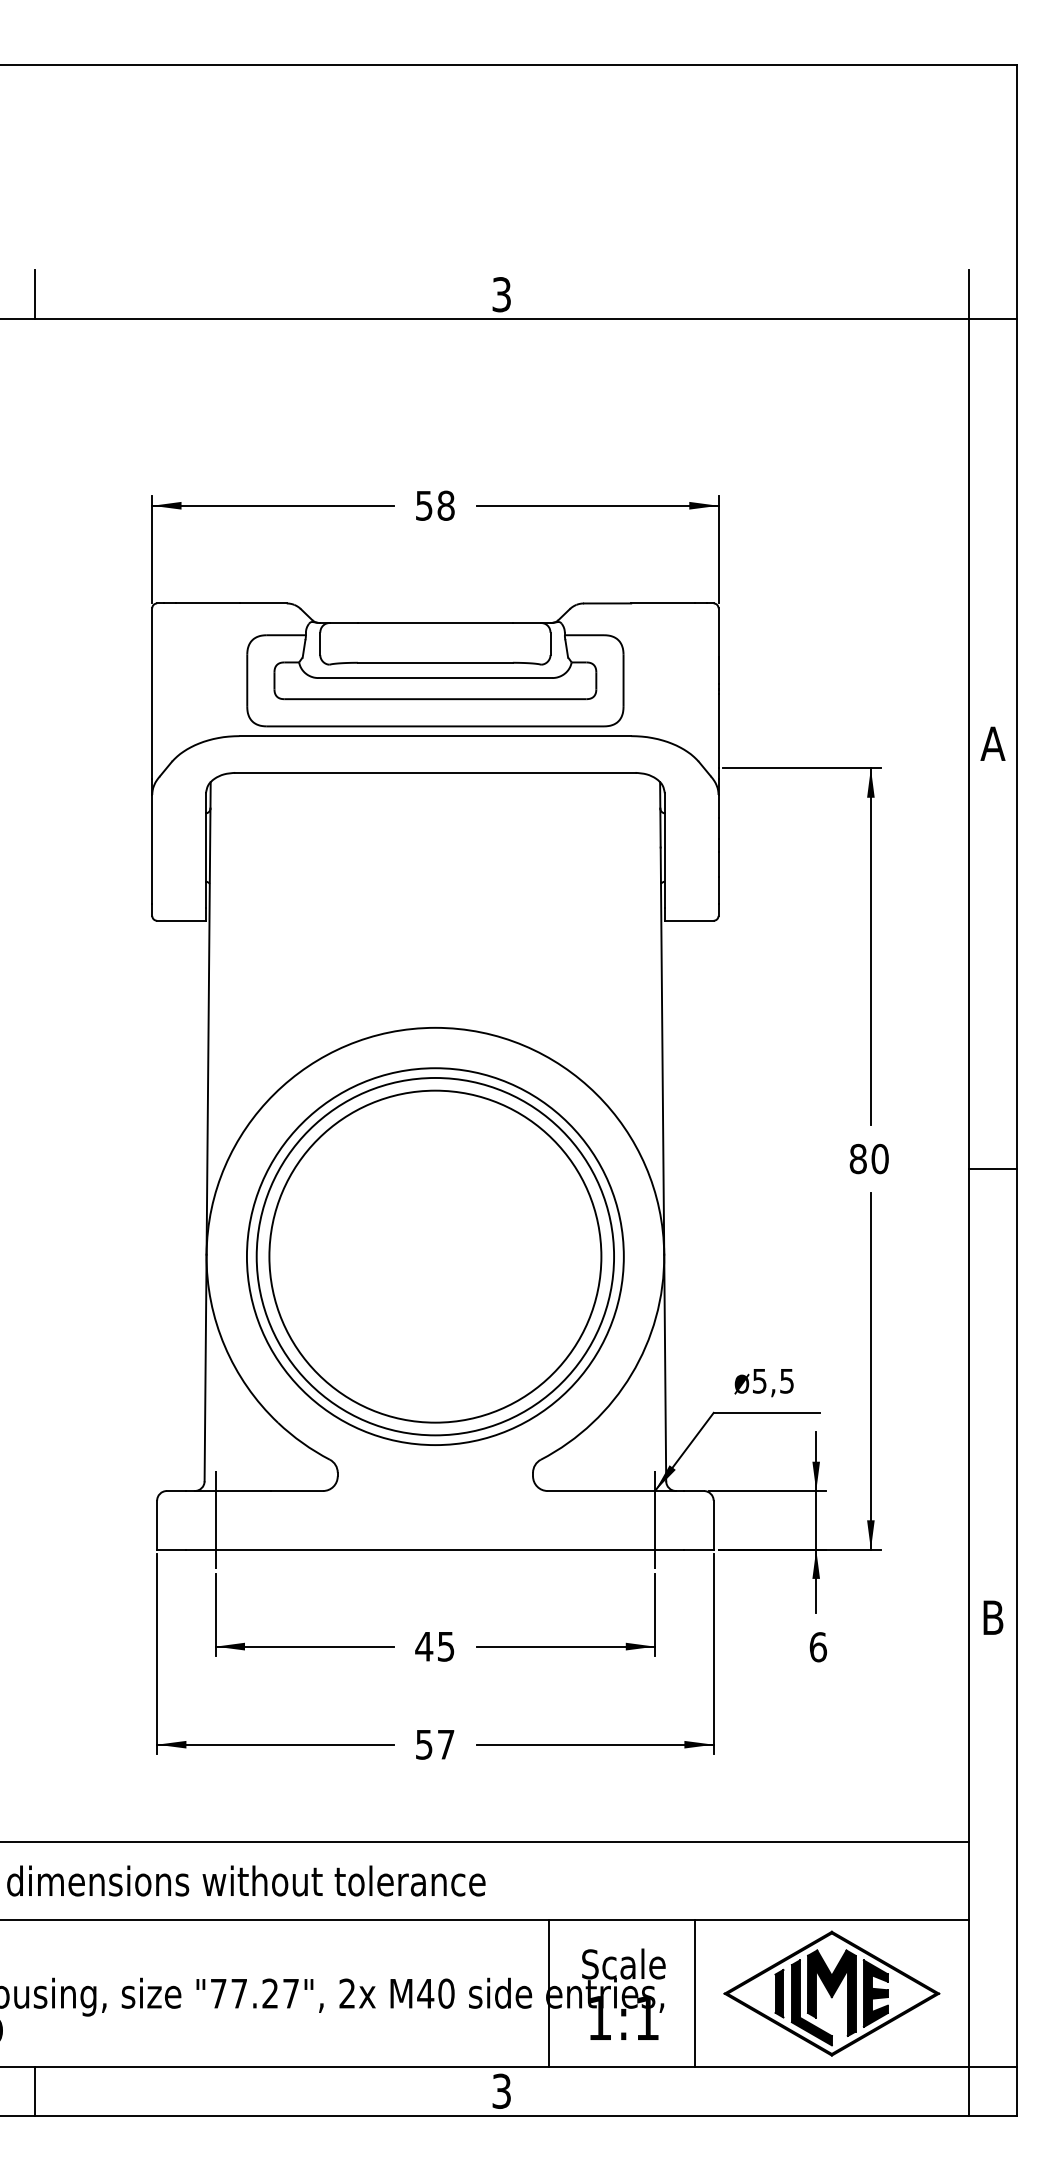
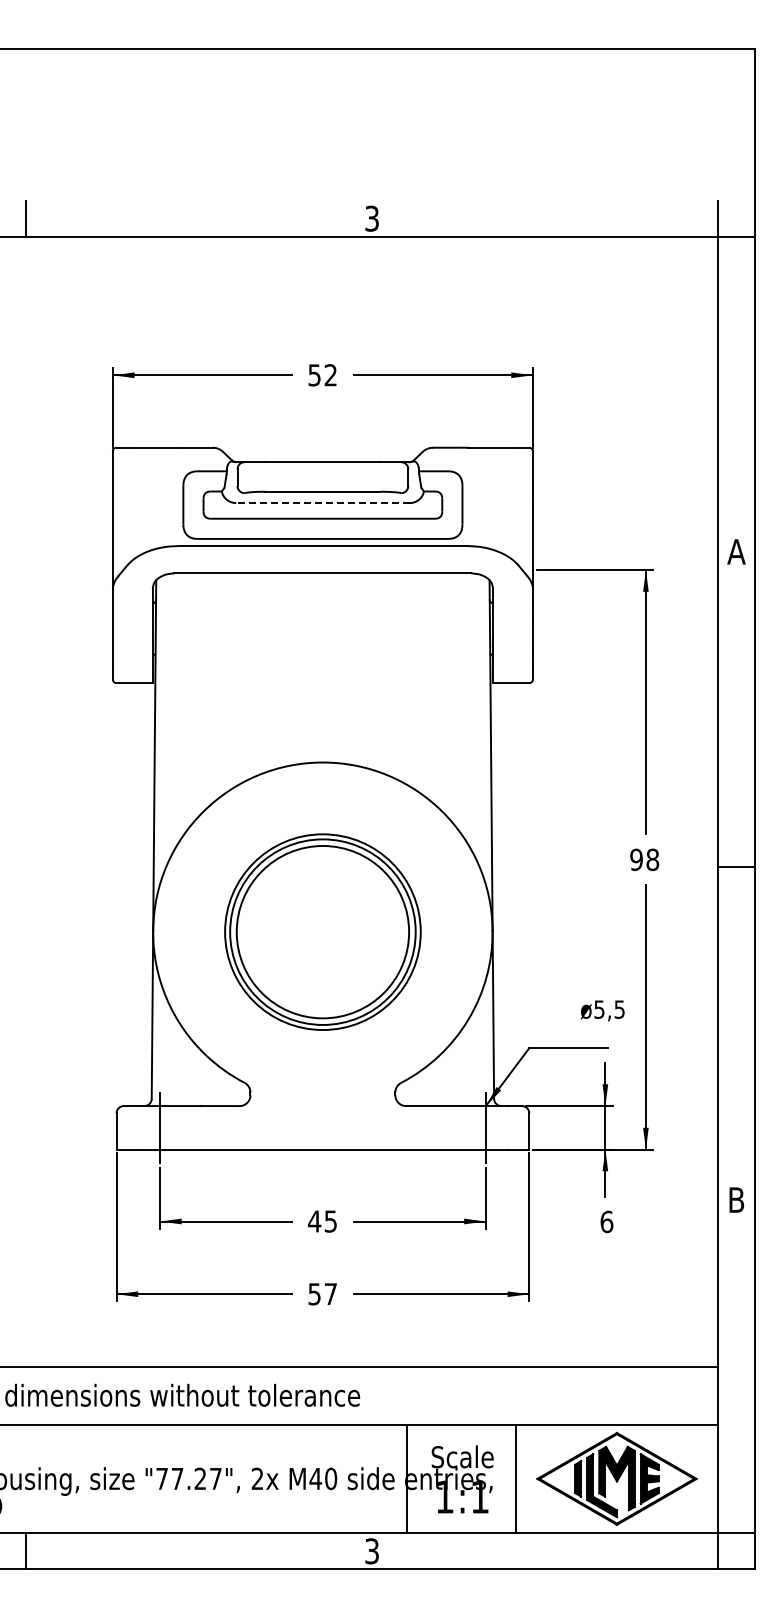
text: (445, 506) -> (330, 375), 58 -> 52
line: (434, 678) -> (322, 503), solid -> dashed
text: (868, 1158) -> (644, 859), 80 -> 98
part: (434, 1255) -> (322, 931), size x0.7
text: (763, 1382) -> (602, 1010), moved

